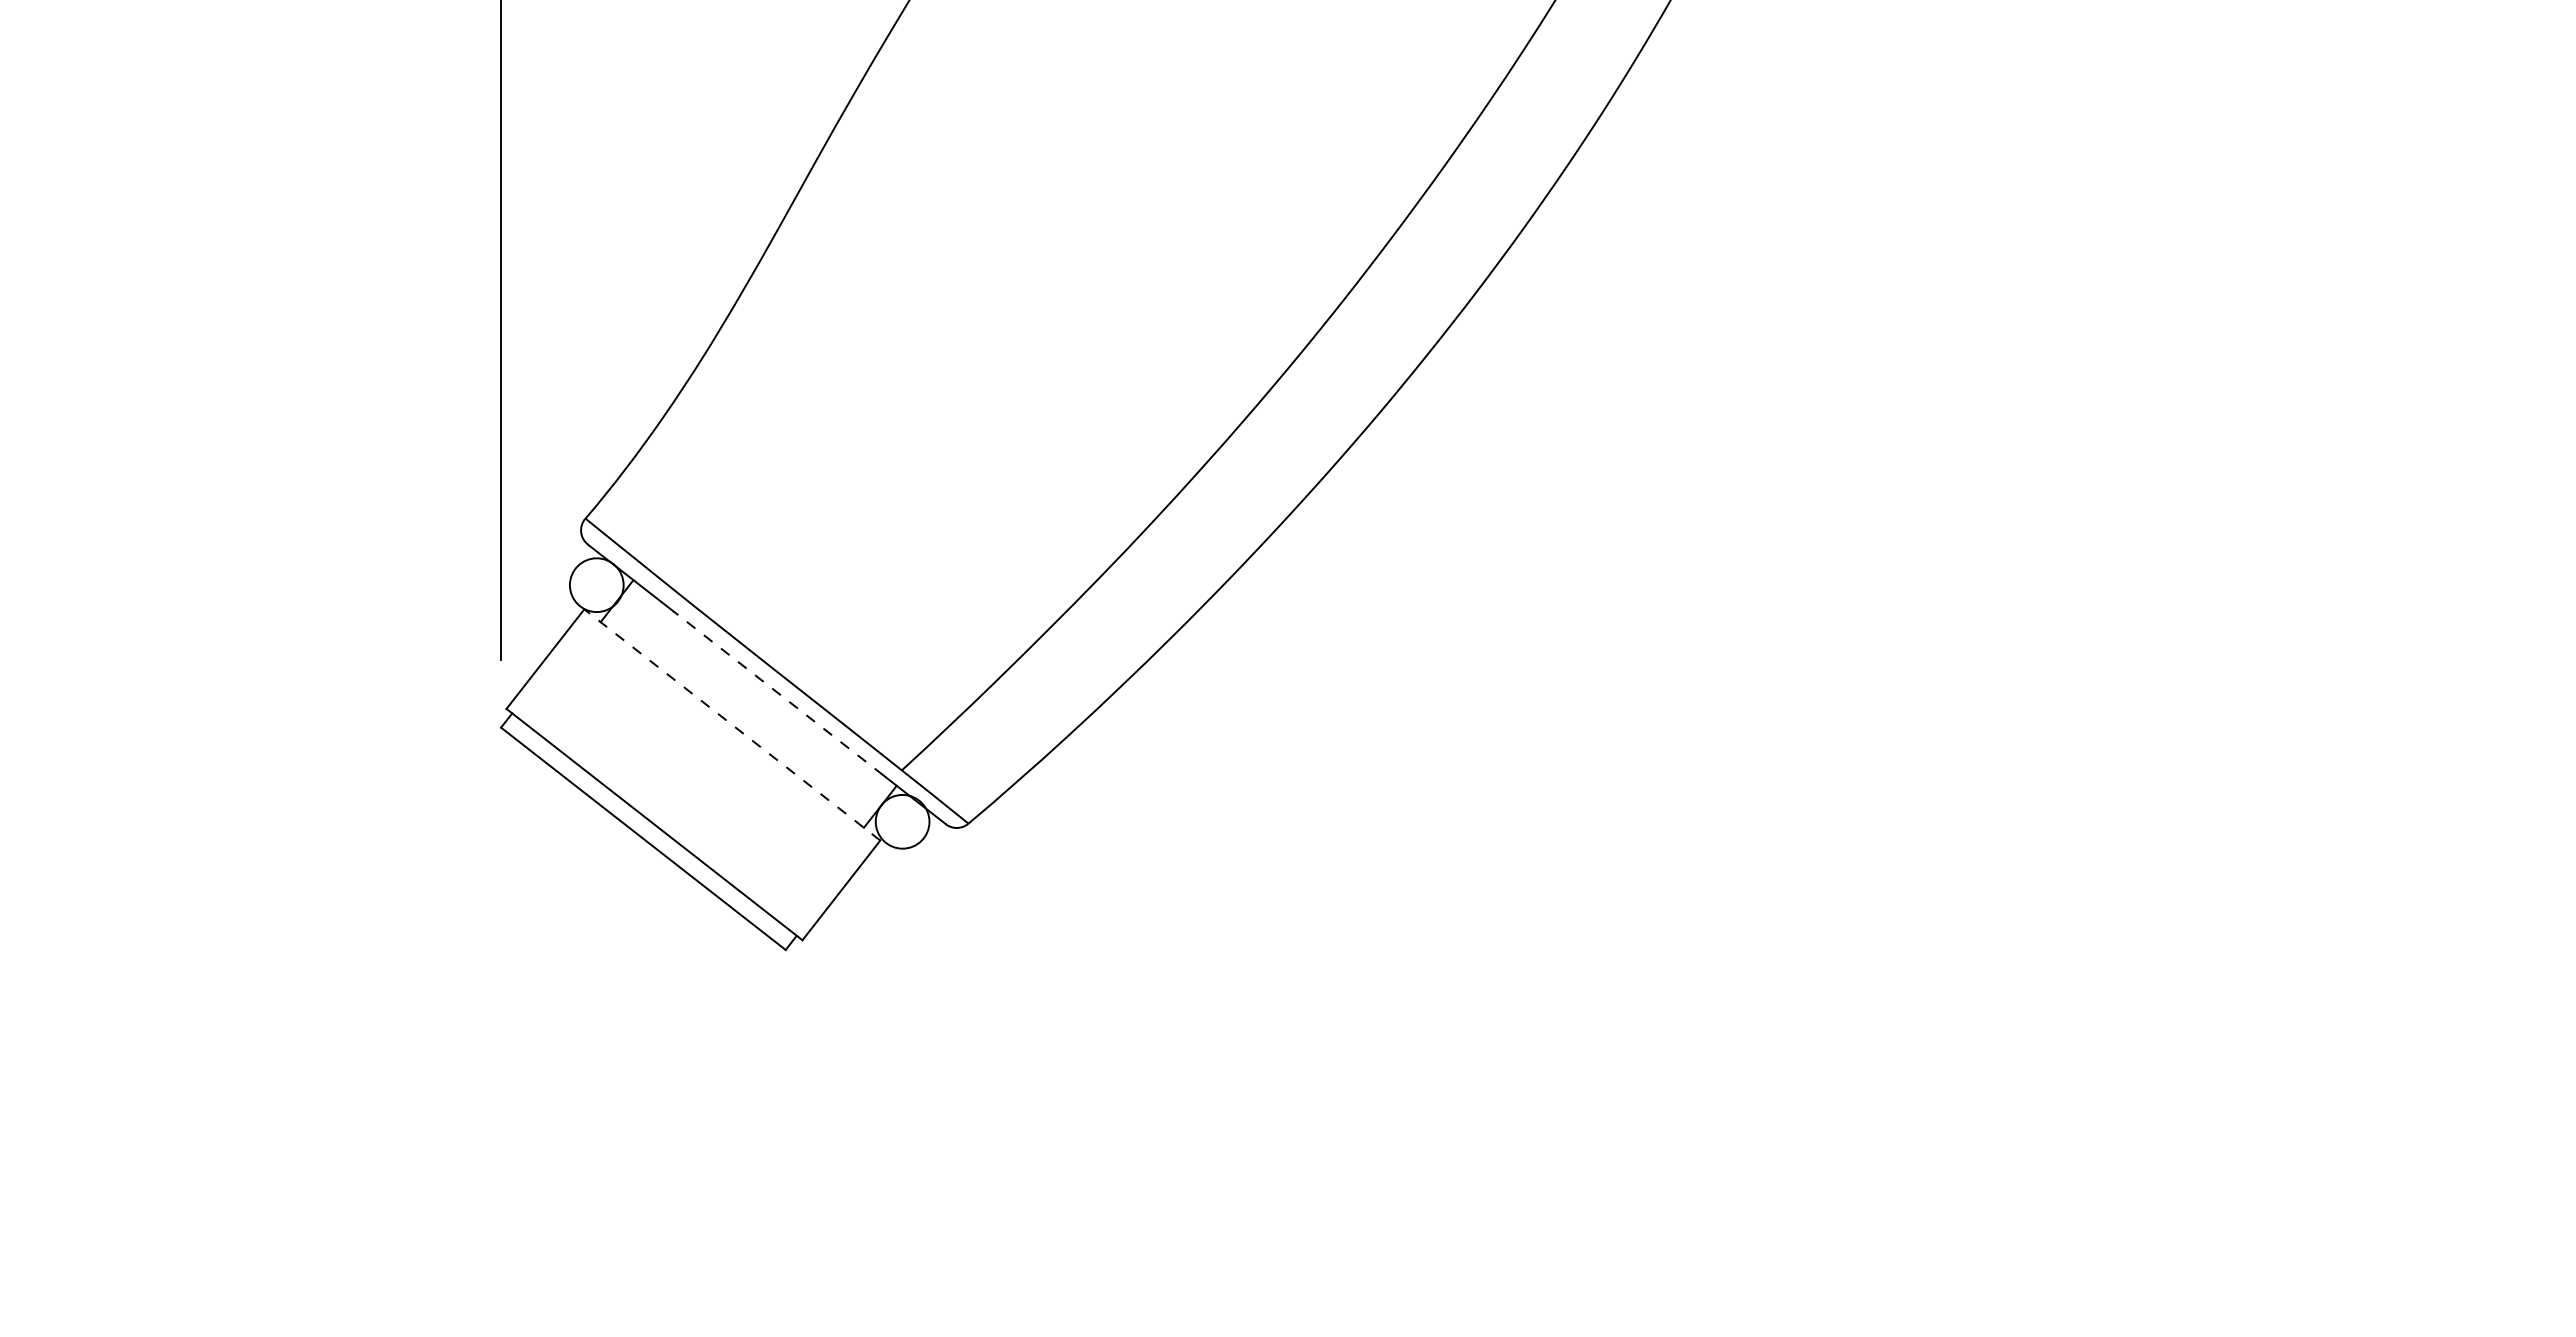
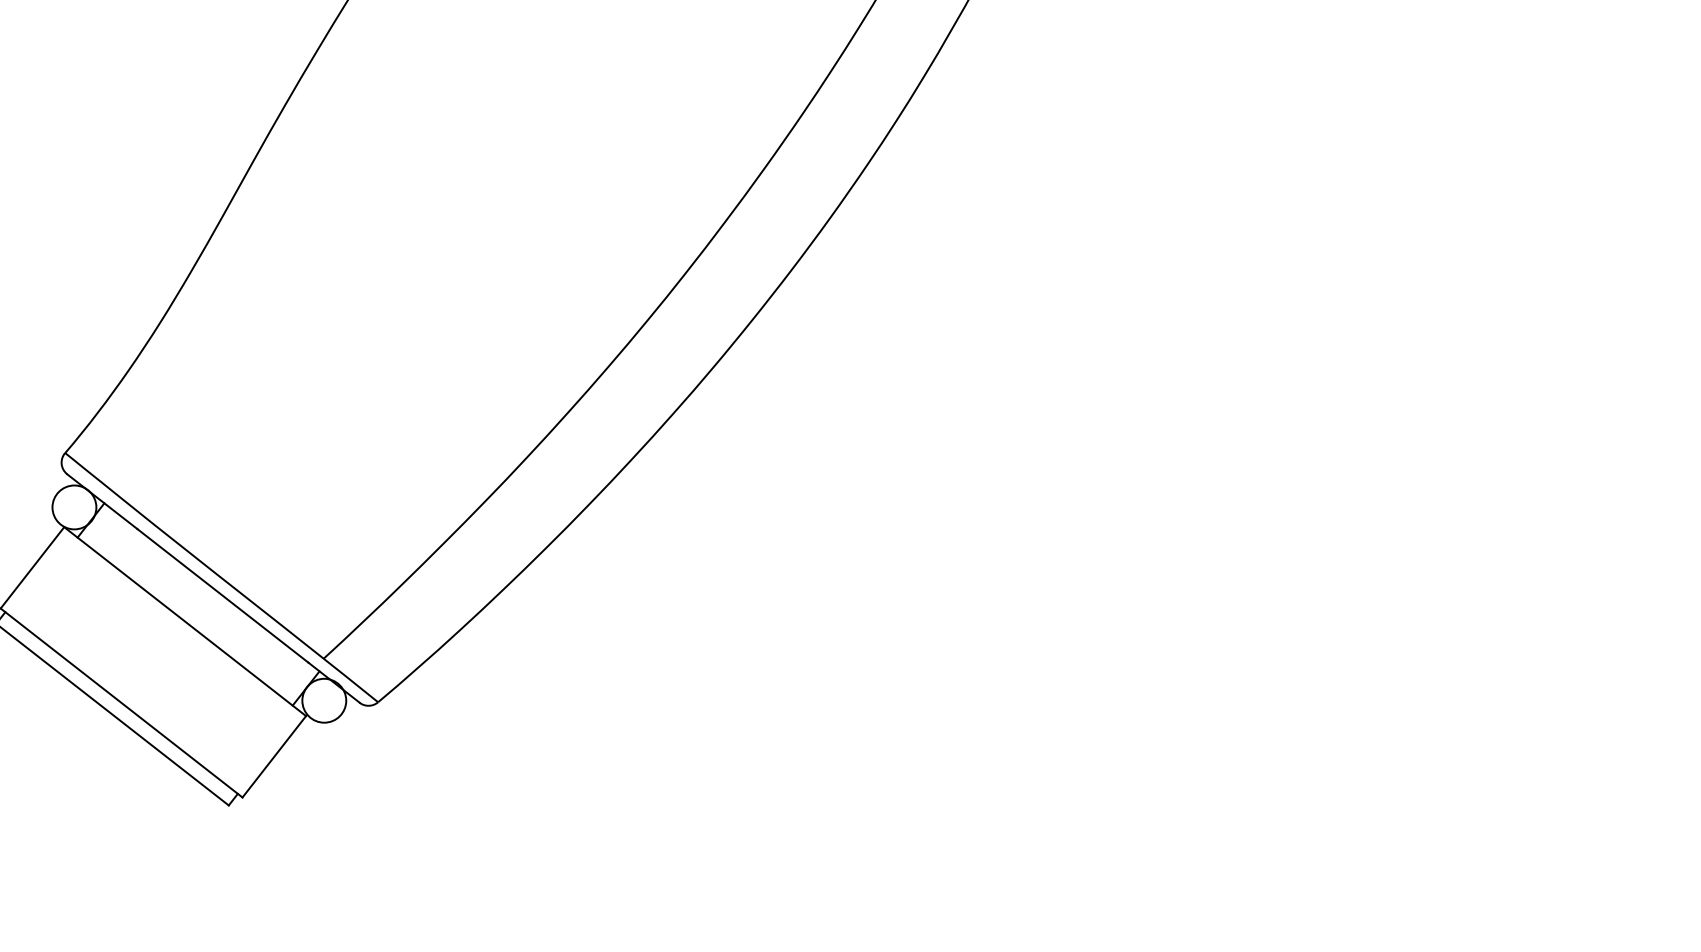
line: (778, 693) -> (222, 595), dashed -> solid
line: (732, 724) -> (185, 621), dashed -> solid

